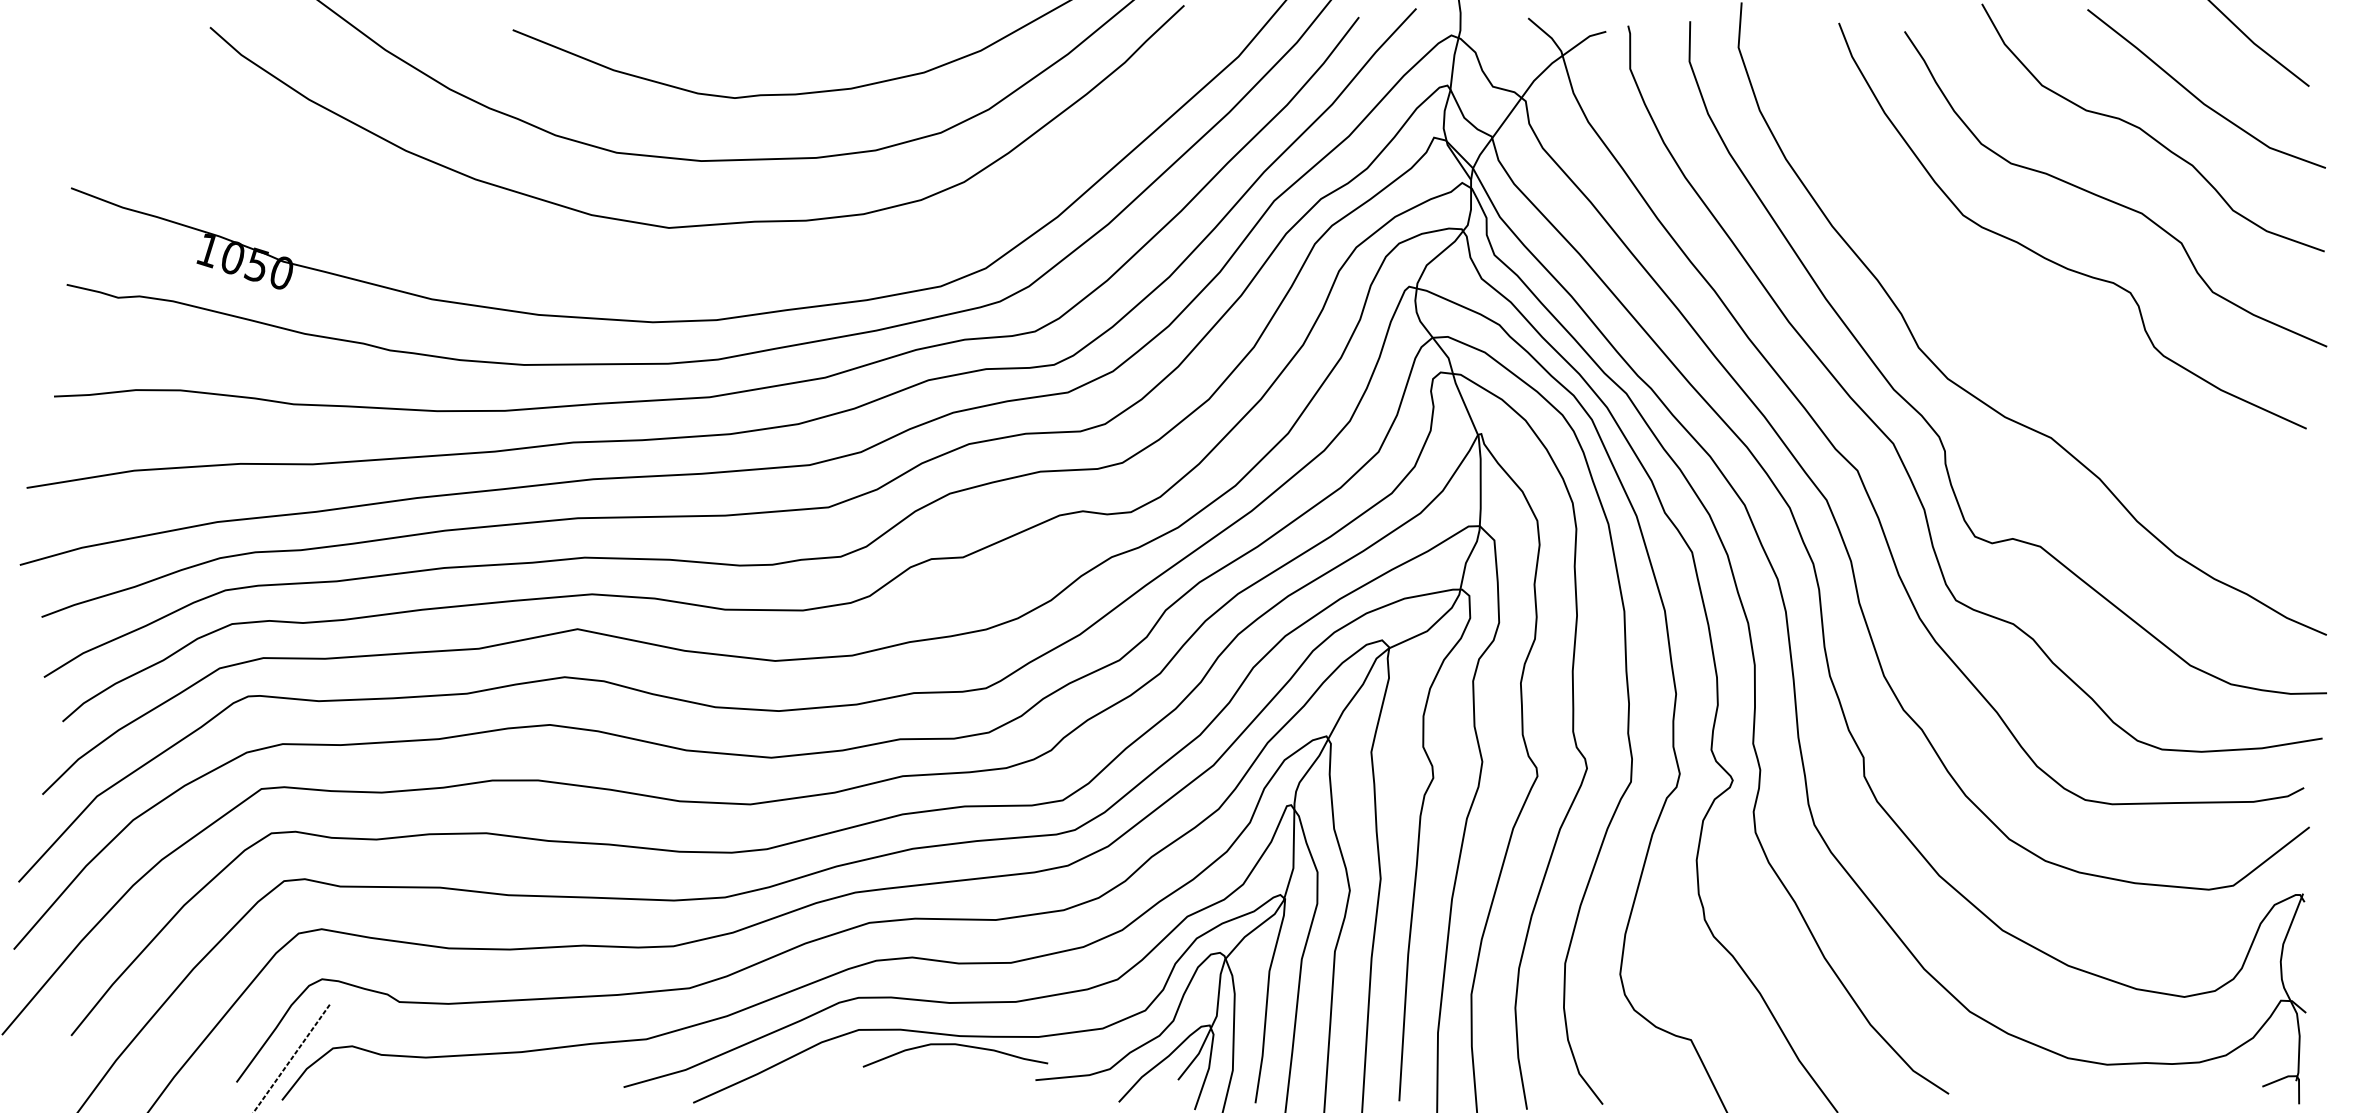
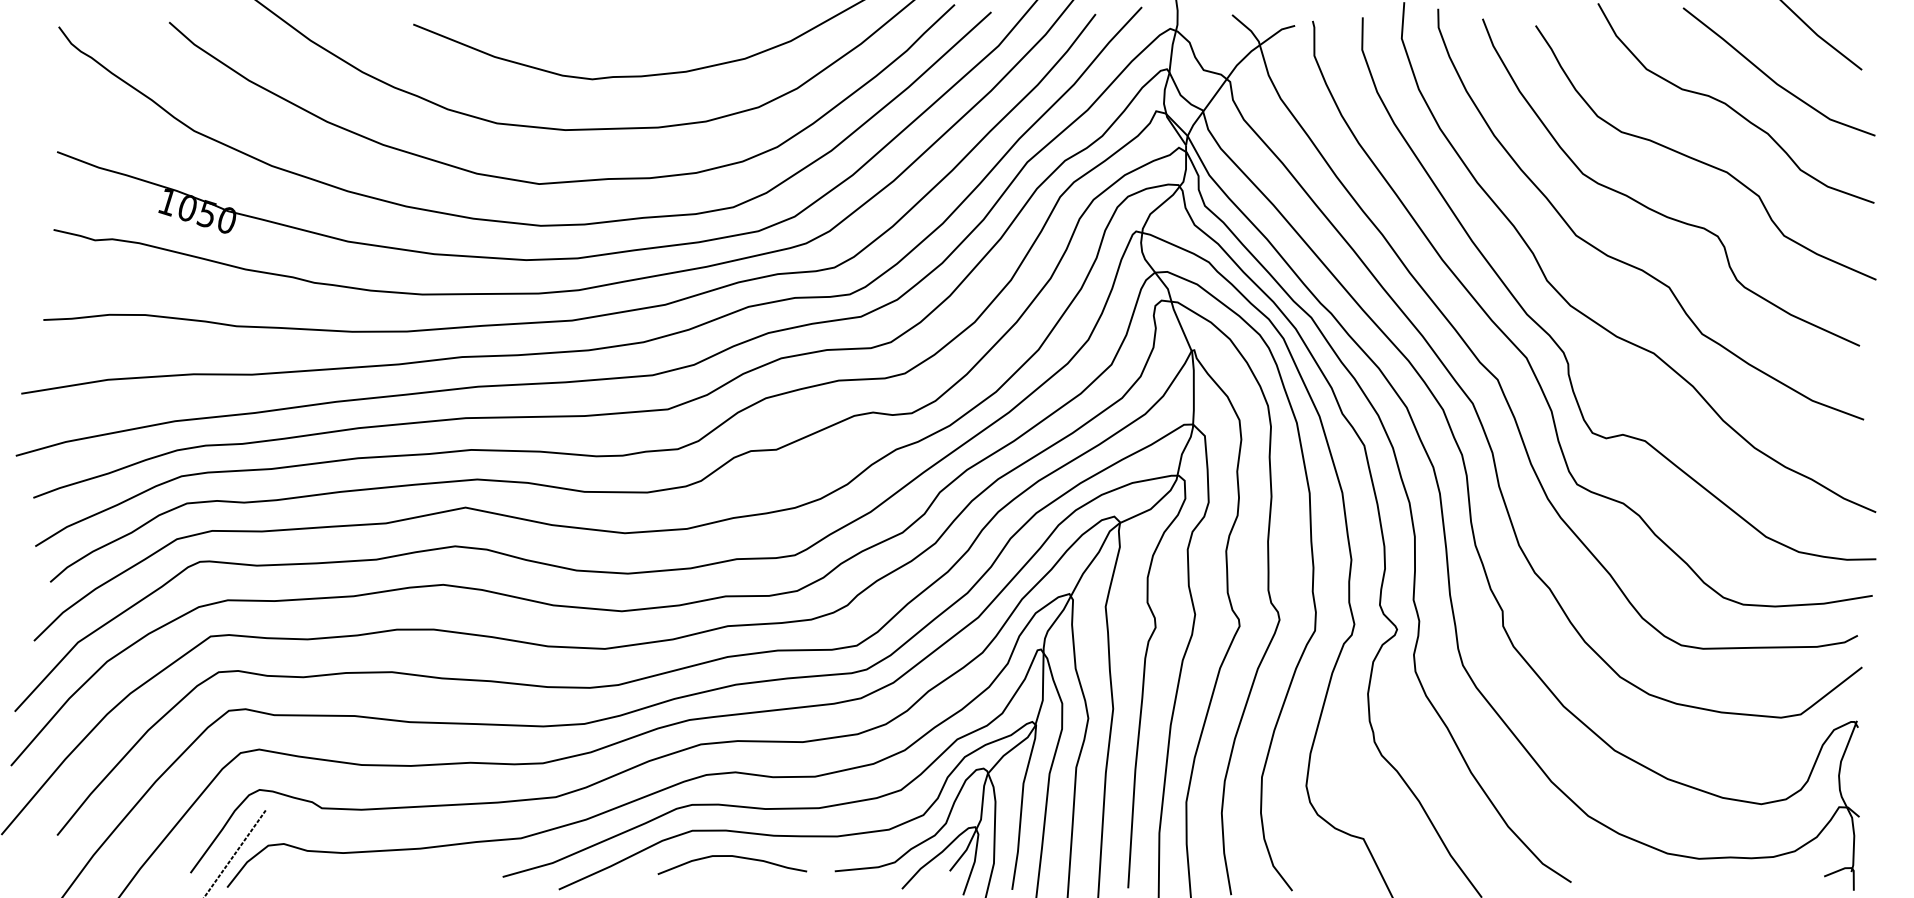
curve: (633, 274) -> (510, 221), added
curve: (2017, 325) -> (1626, 262), added
curve: (955, 1045) -> (732, 857), moved

